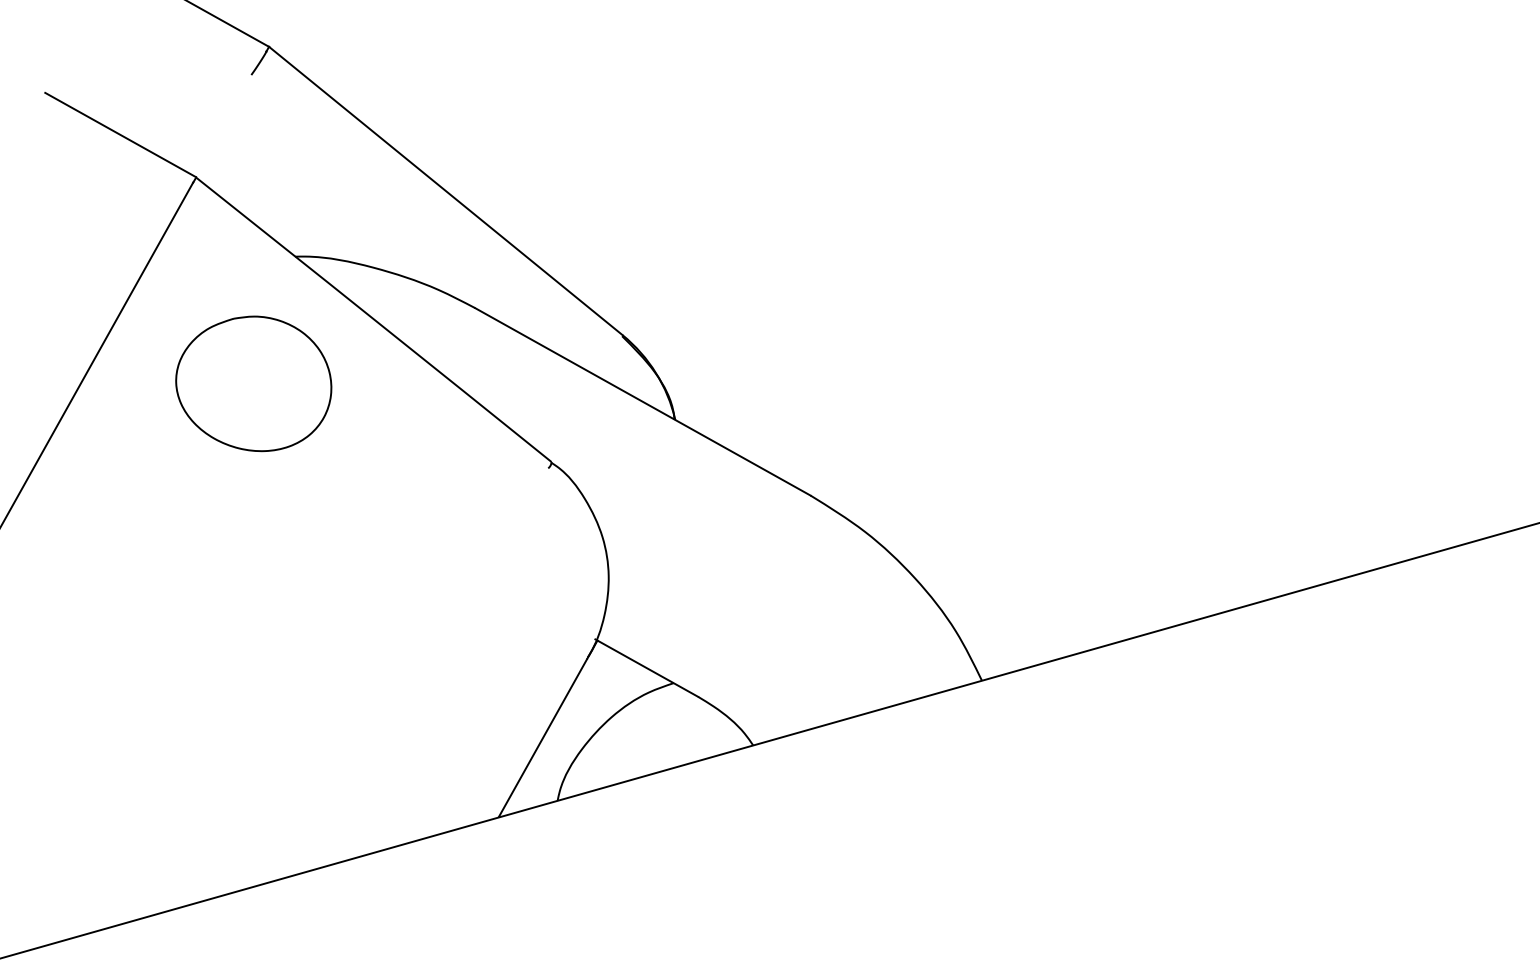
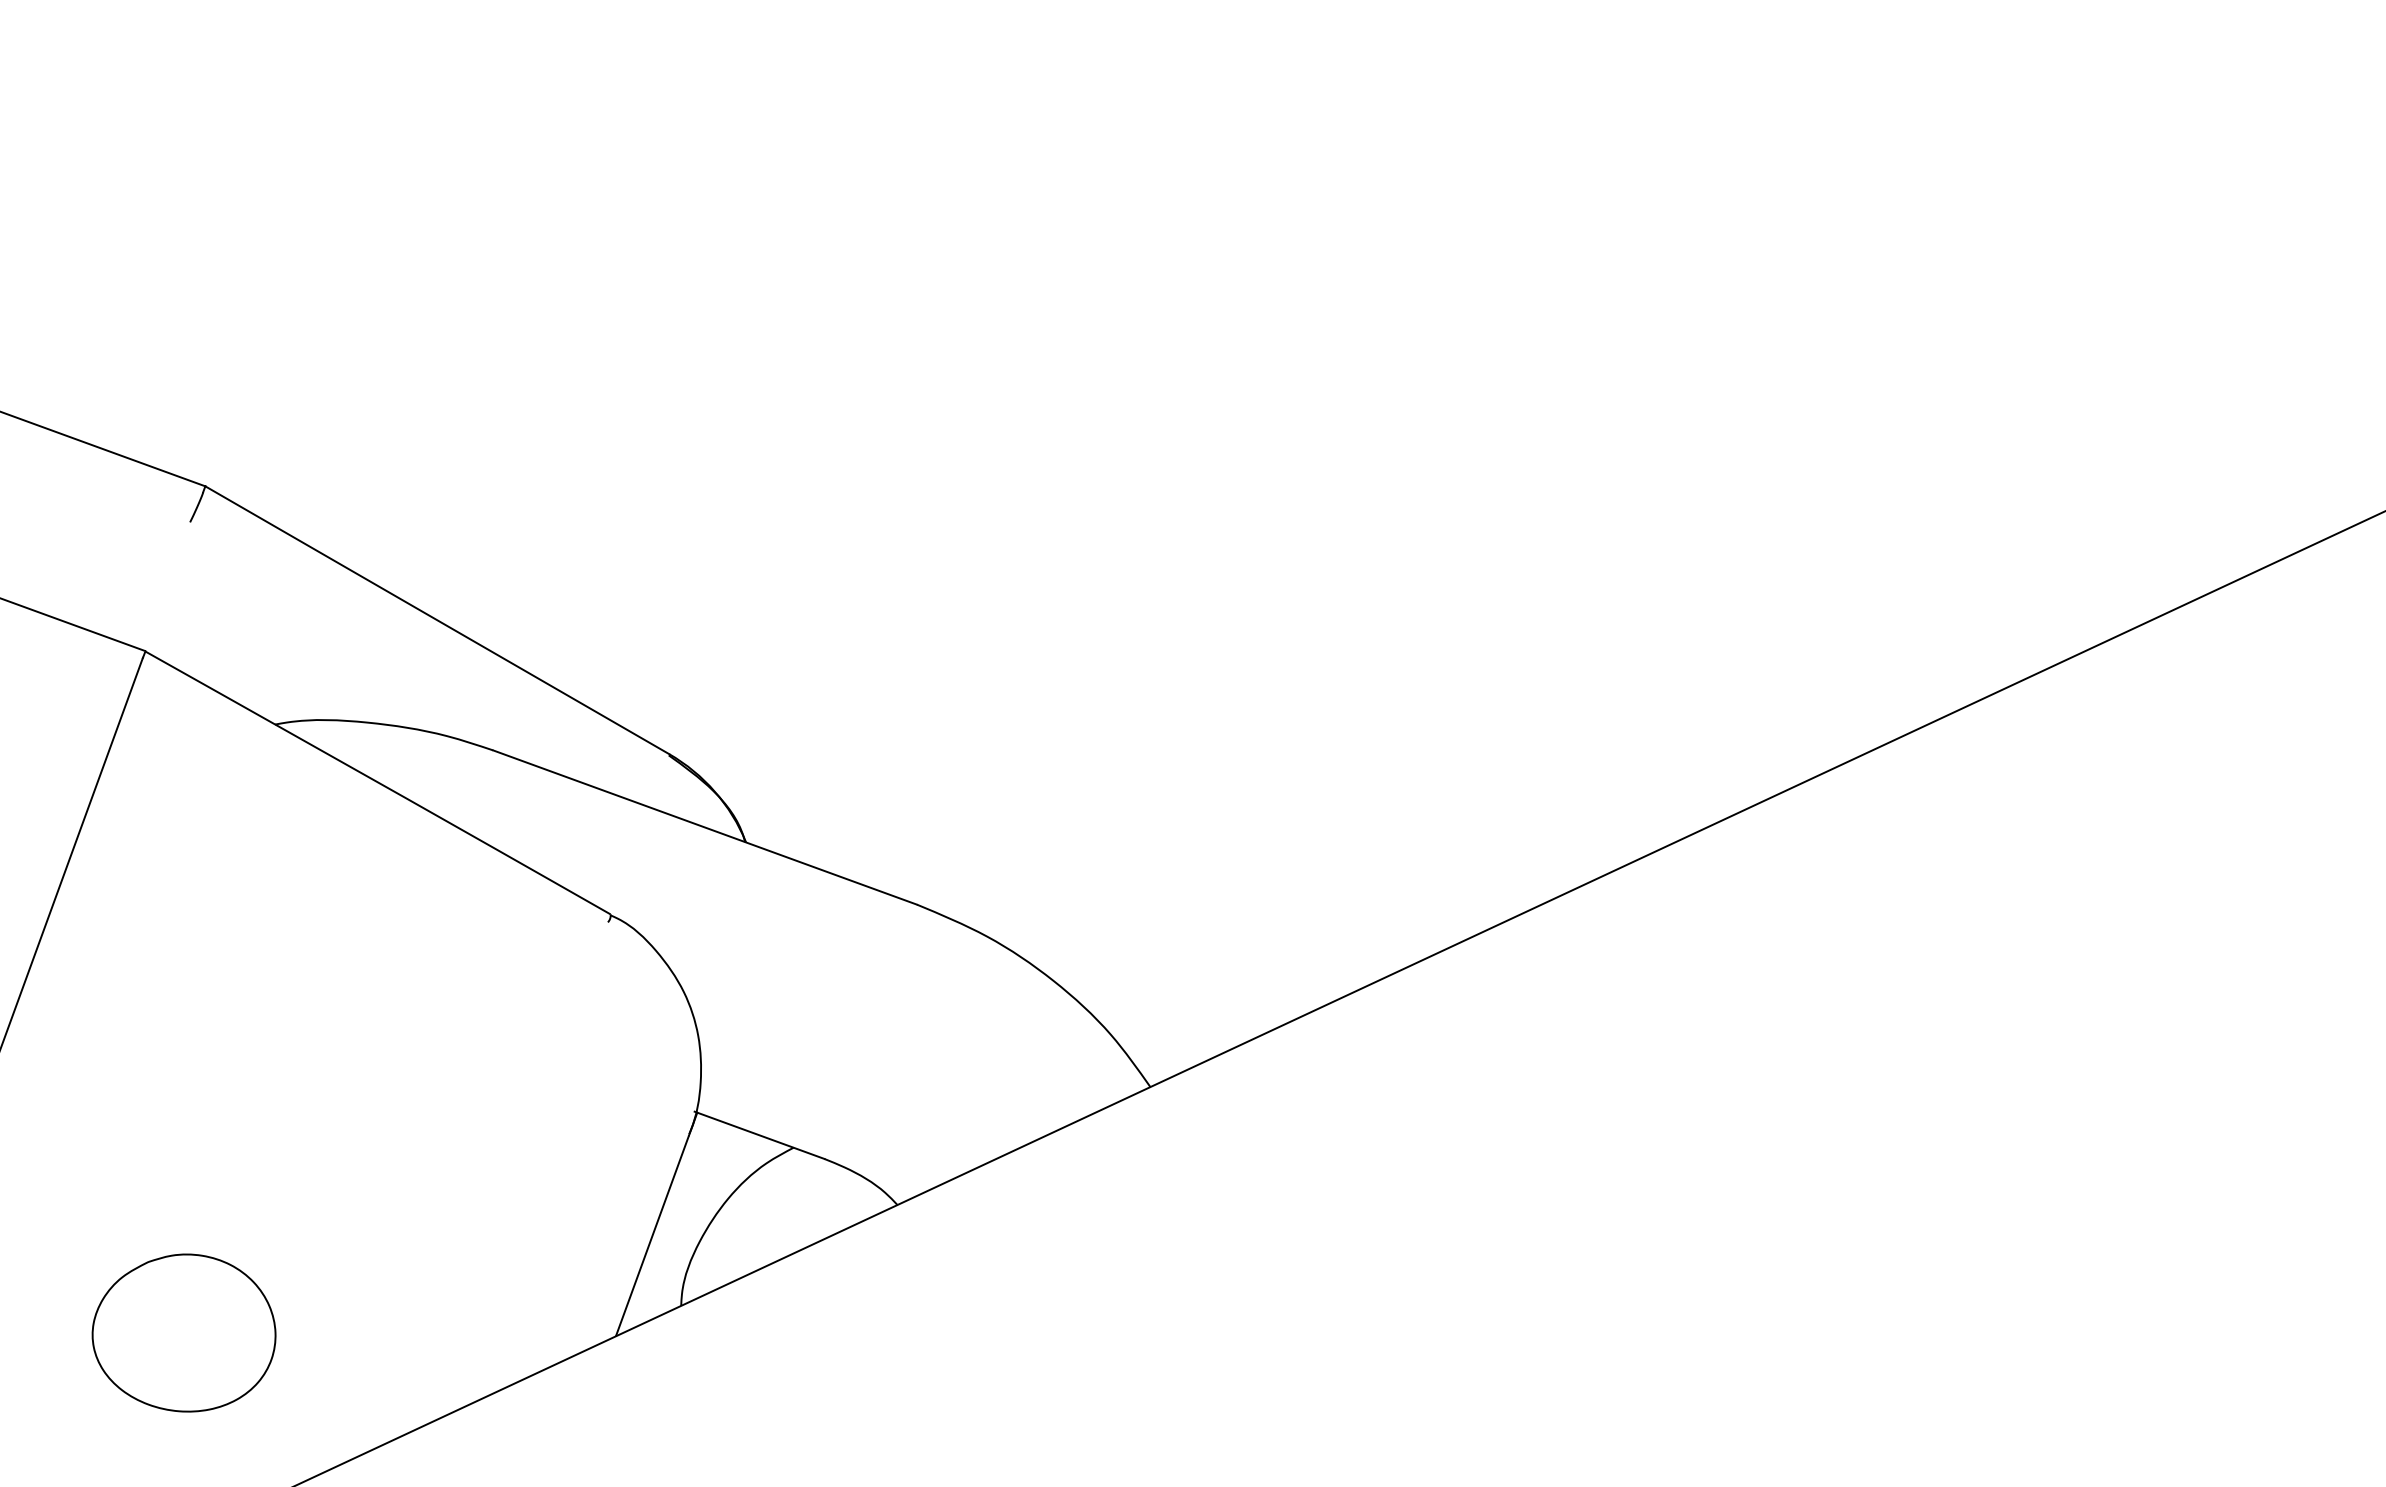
part: (253, 382) -> (183, 1332), moved

